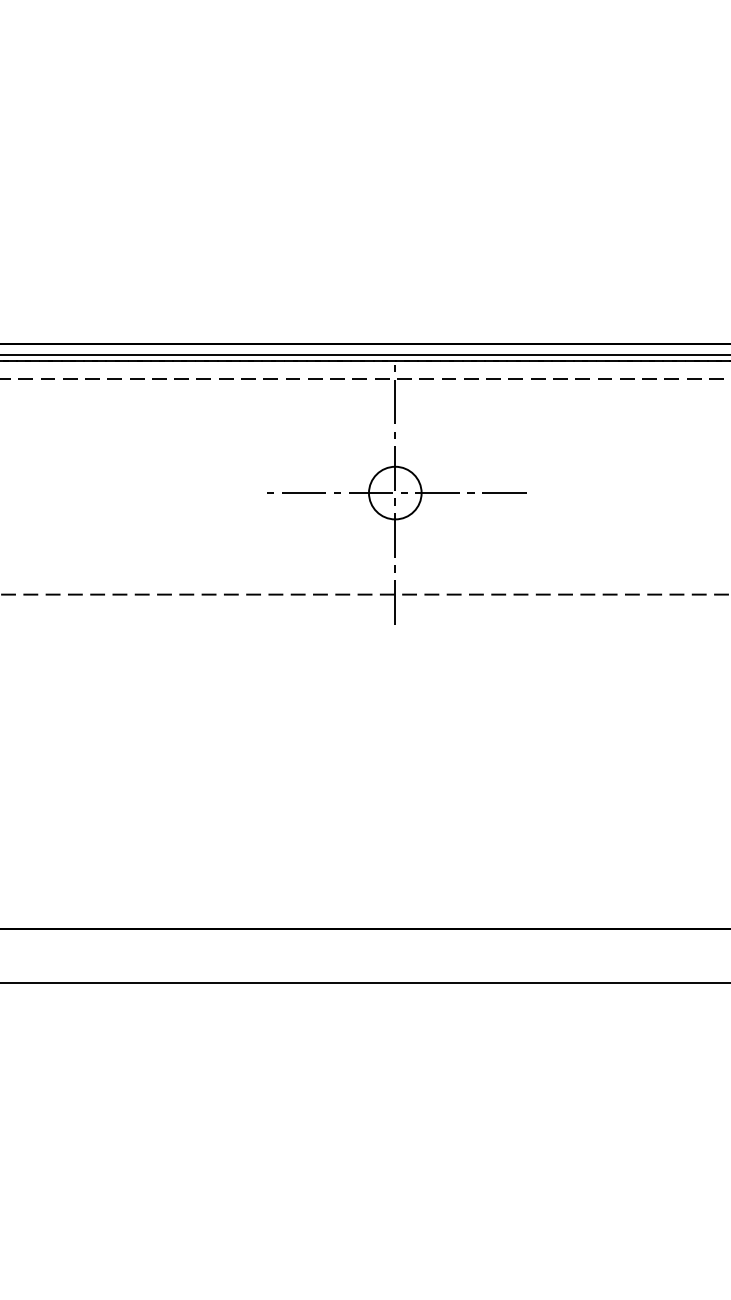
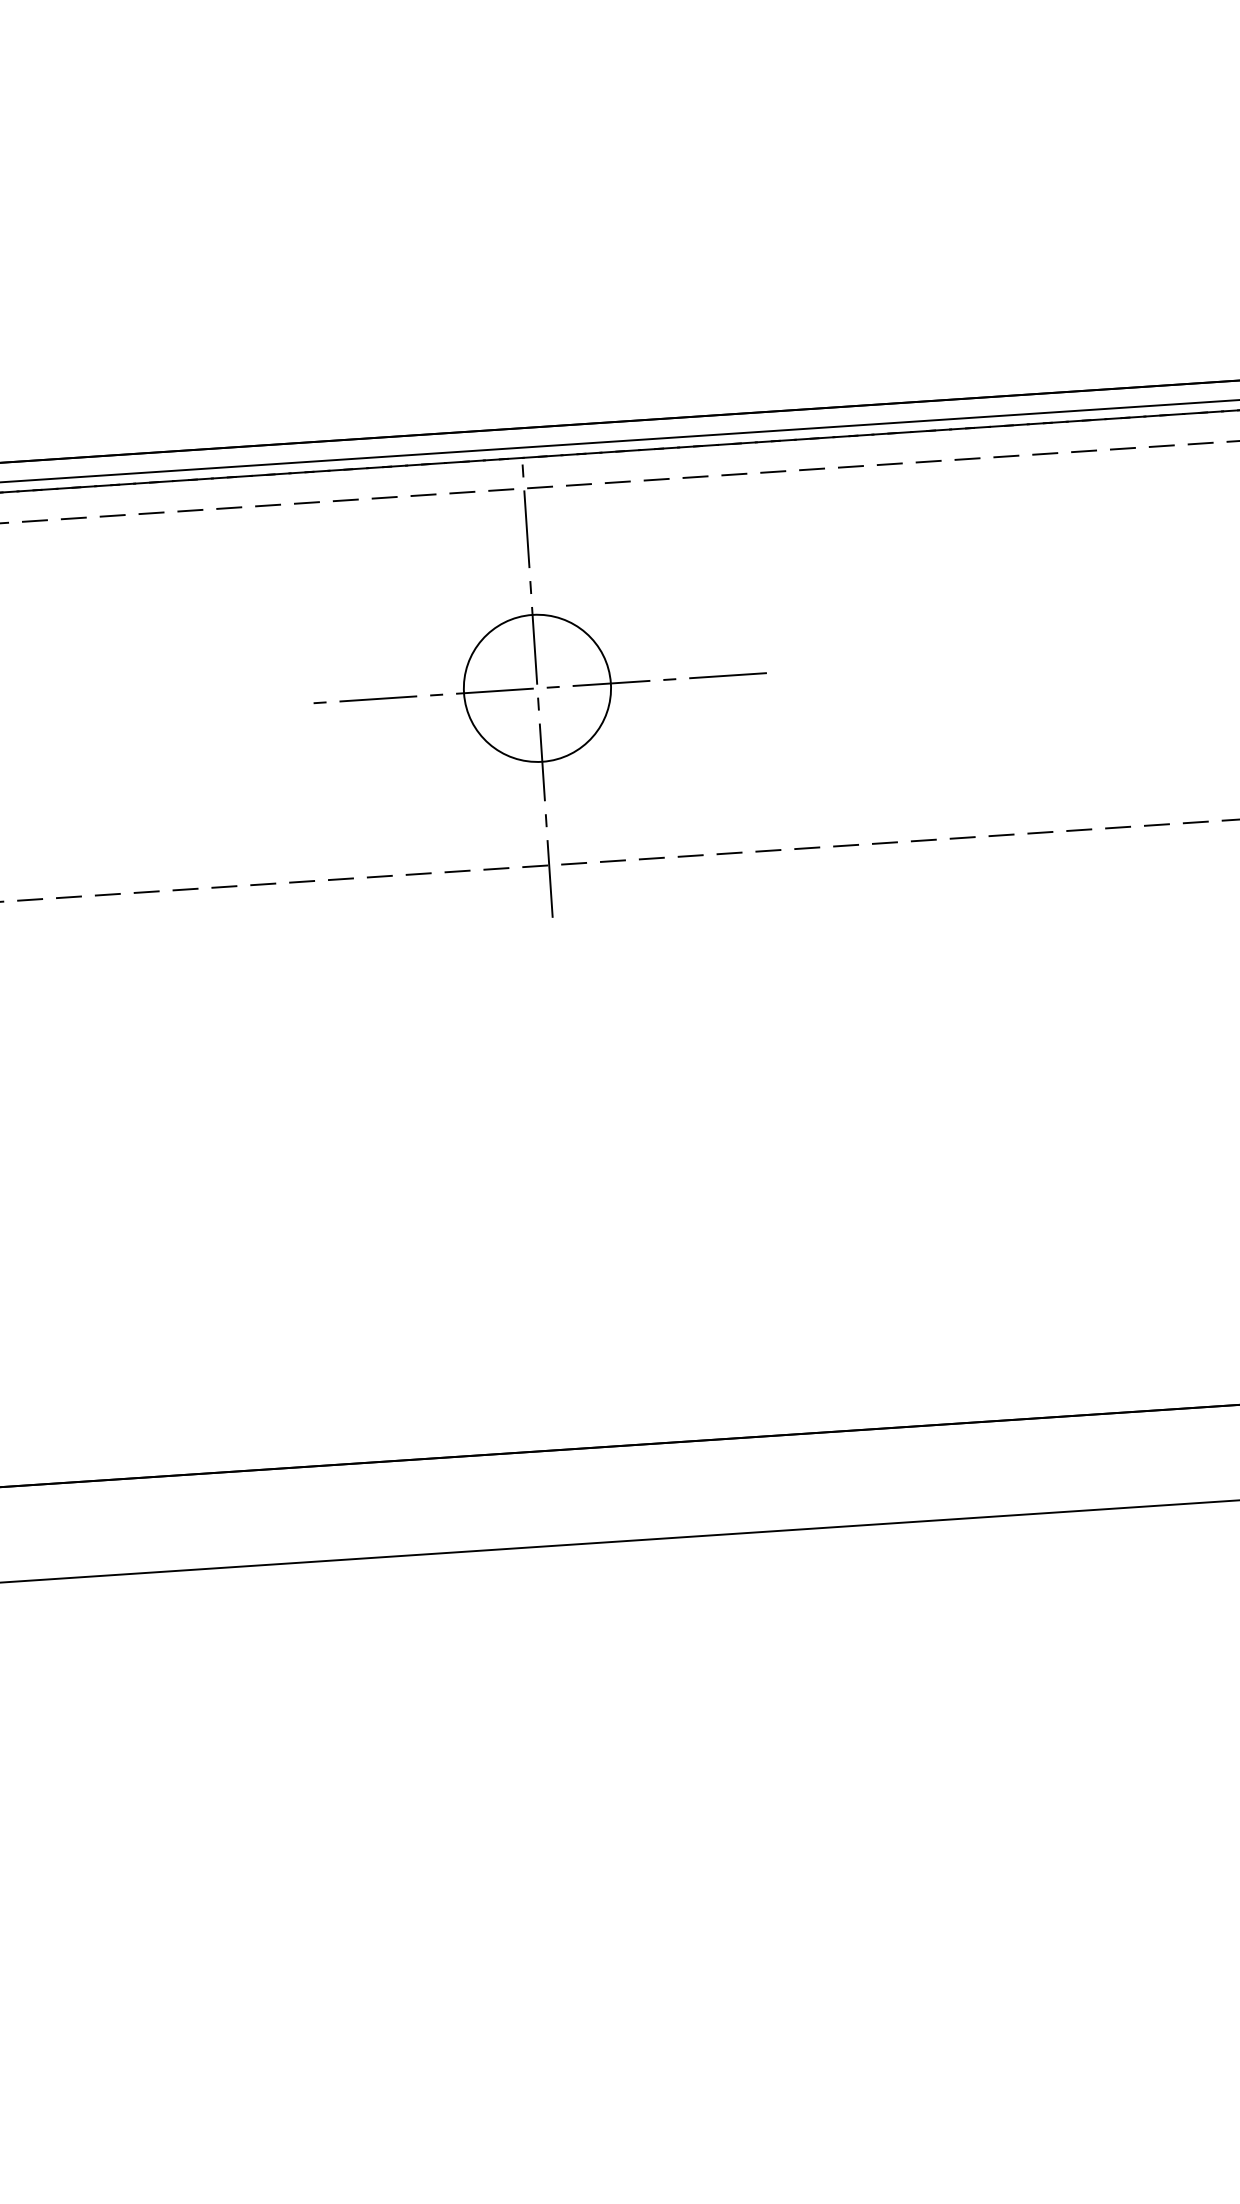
circle: (395, 492) -> (537, 687), size x1.6

